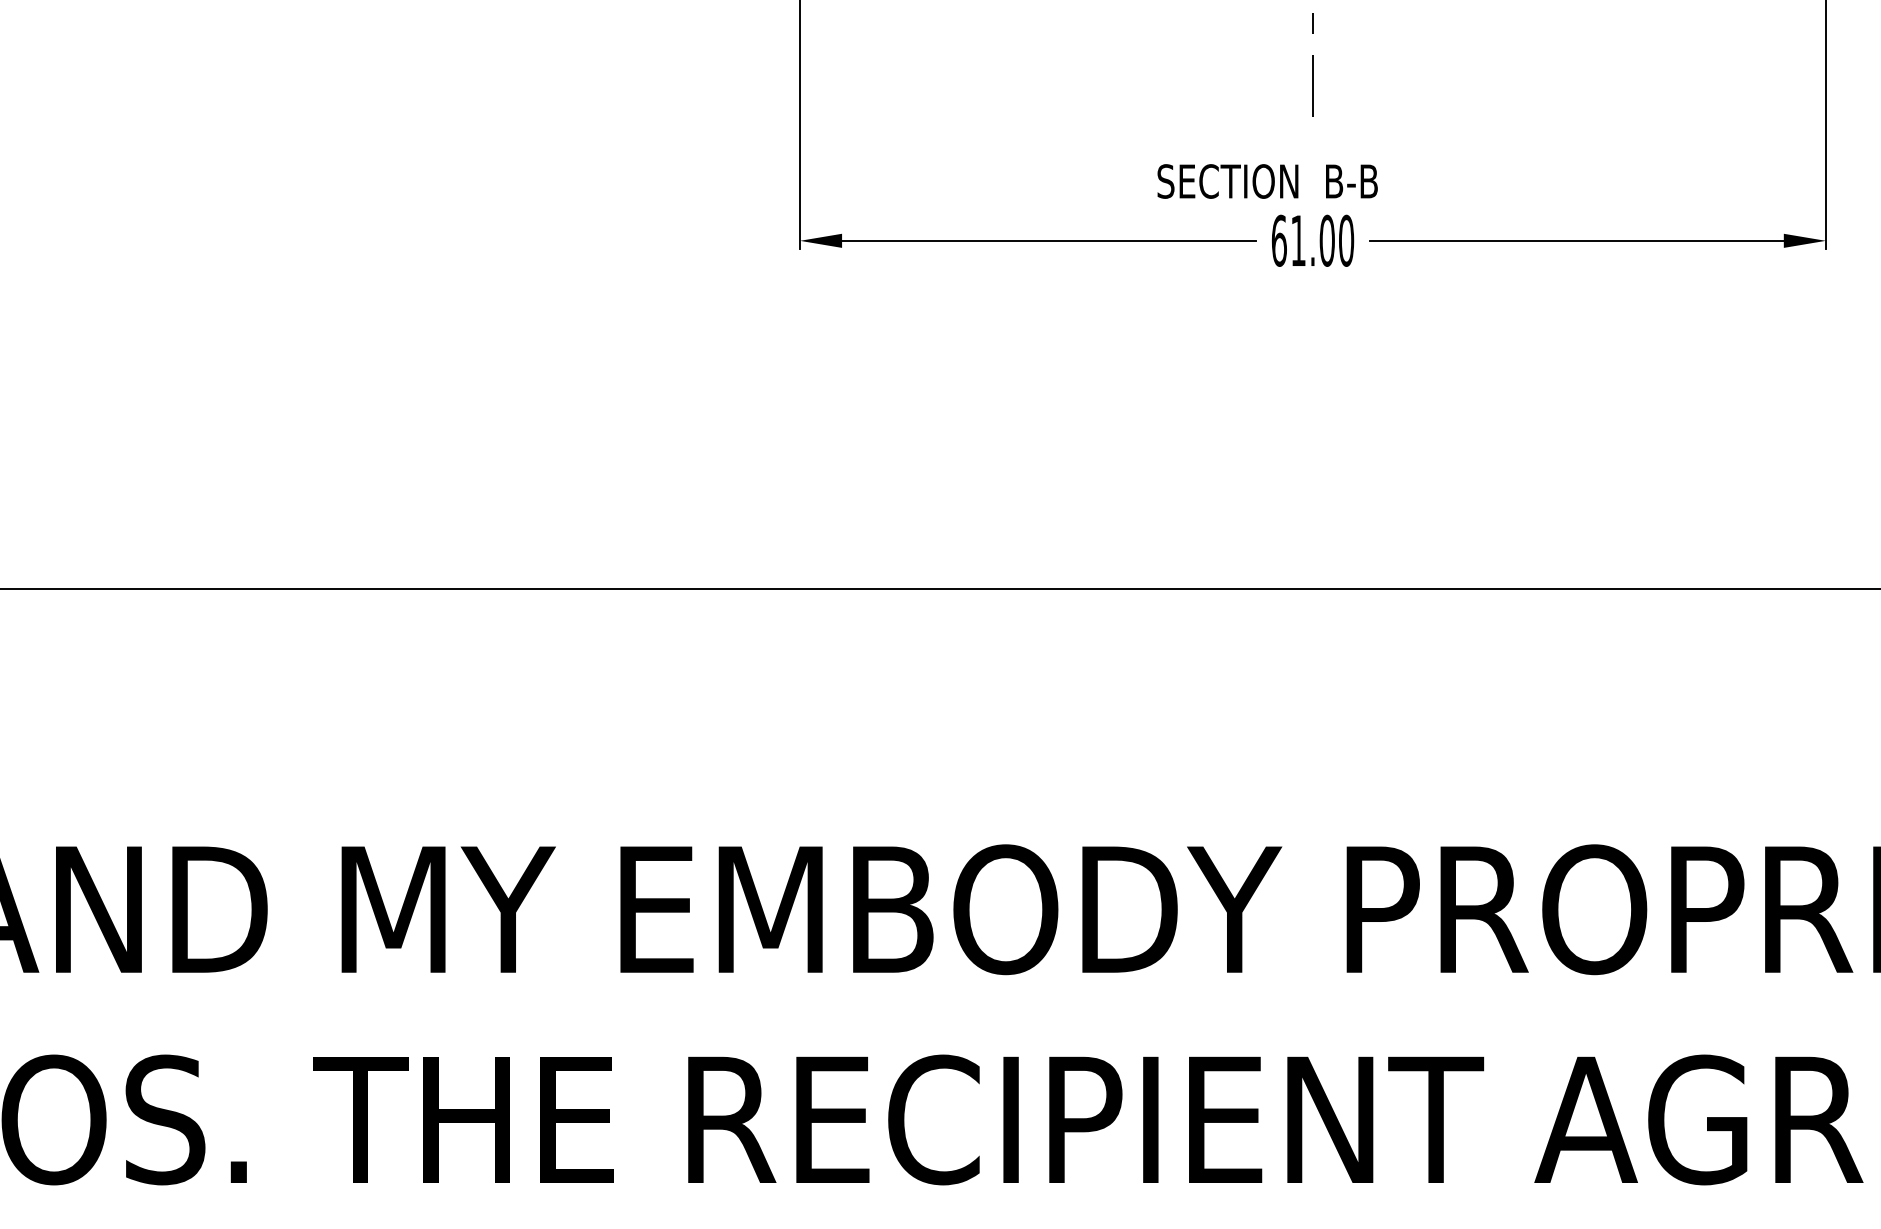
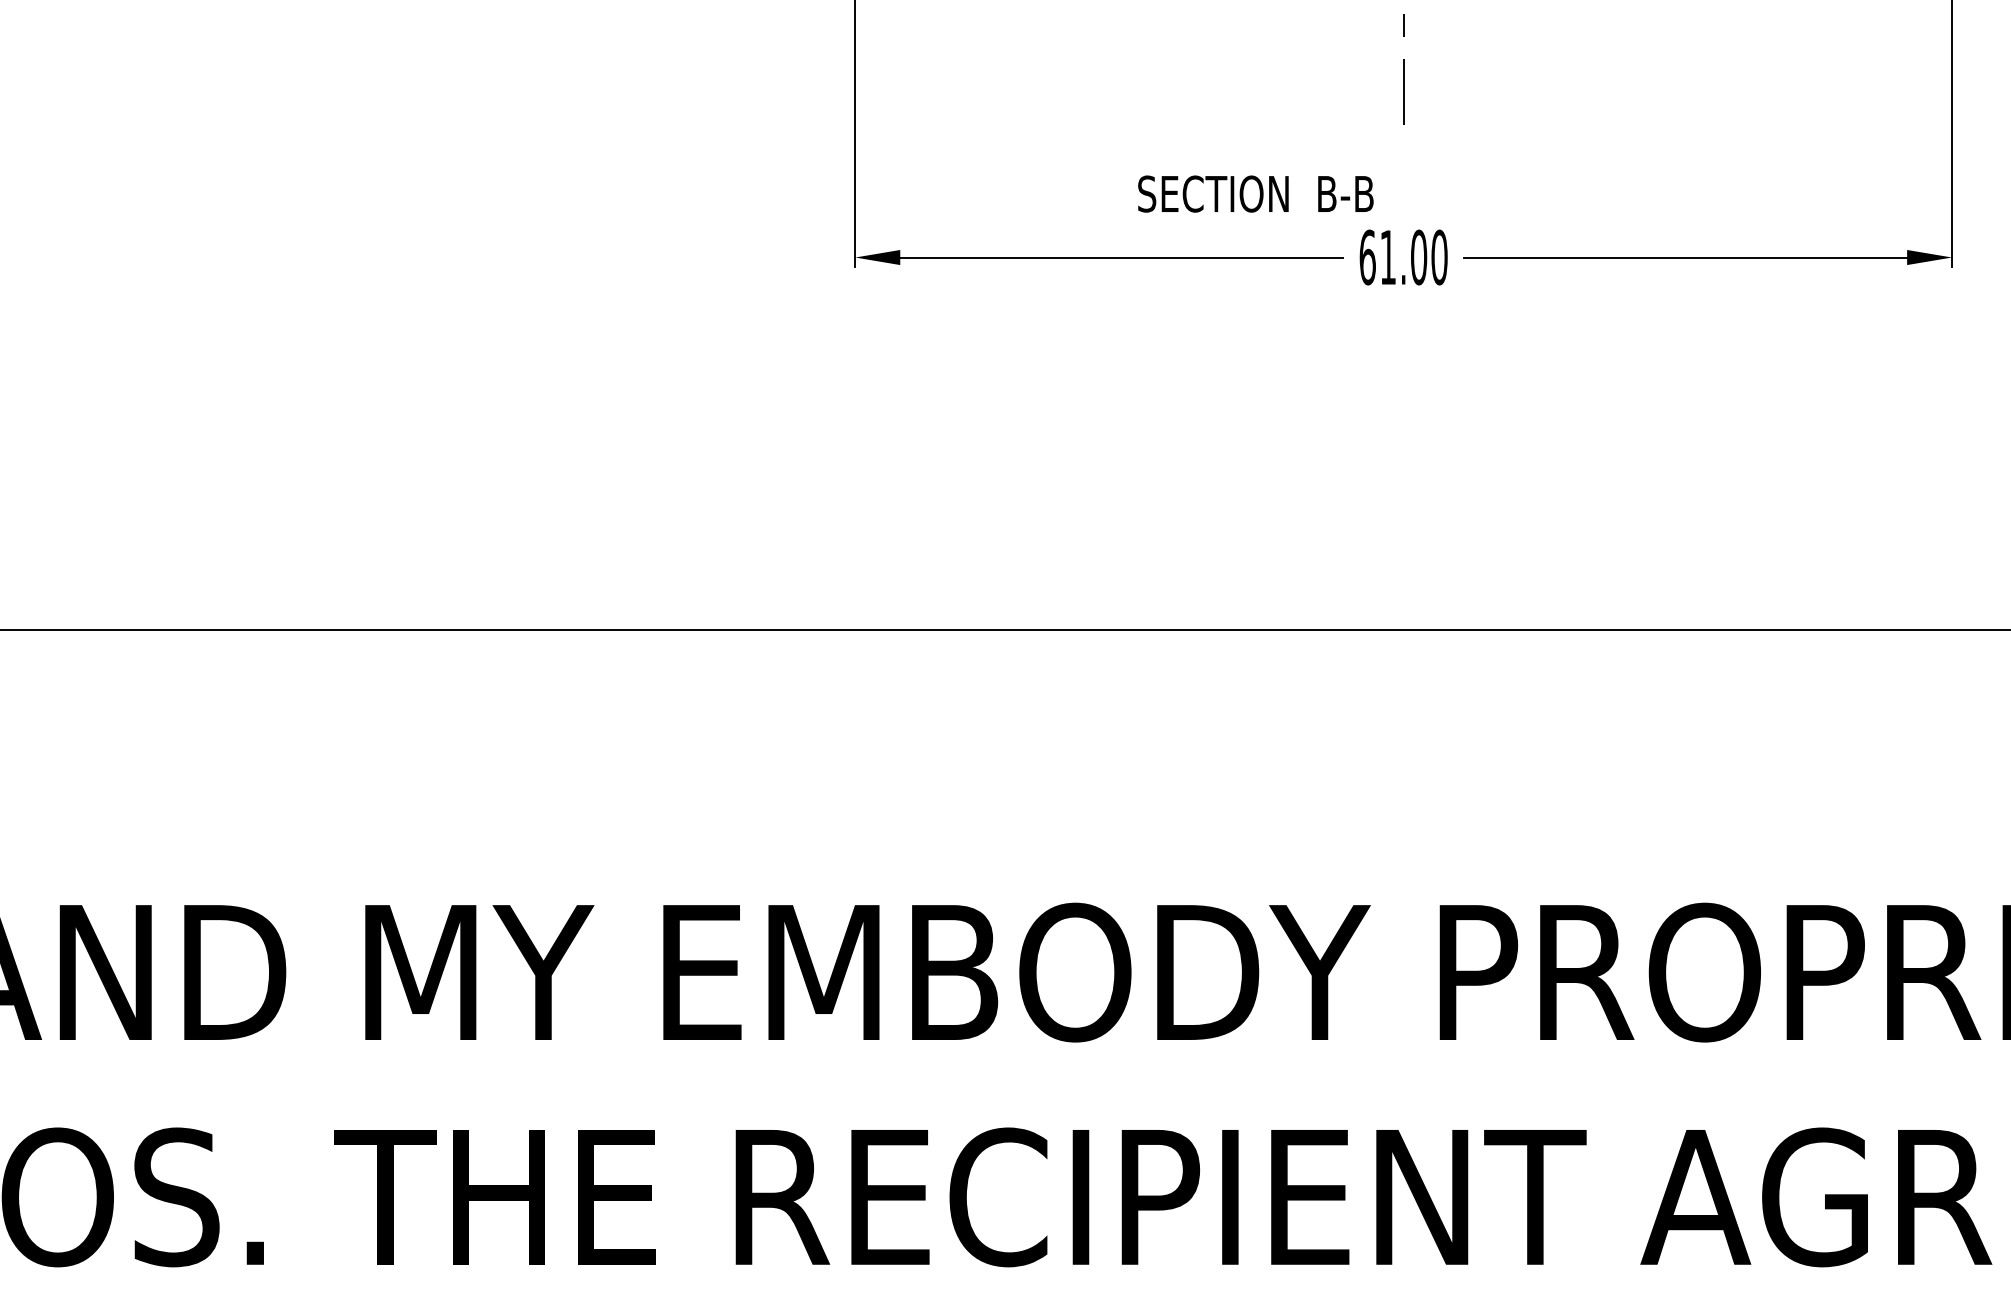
text: (1267, 181) -> (1255, 194), moved

